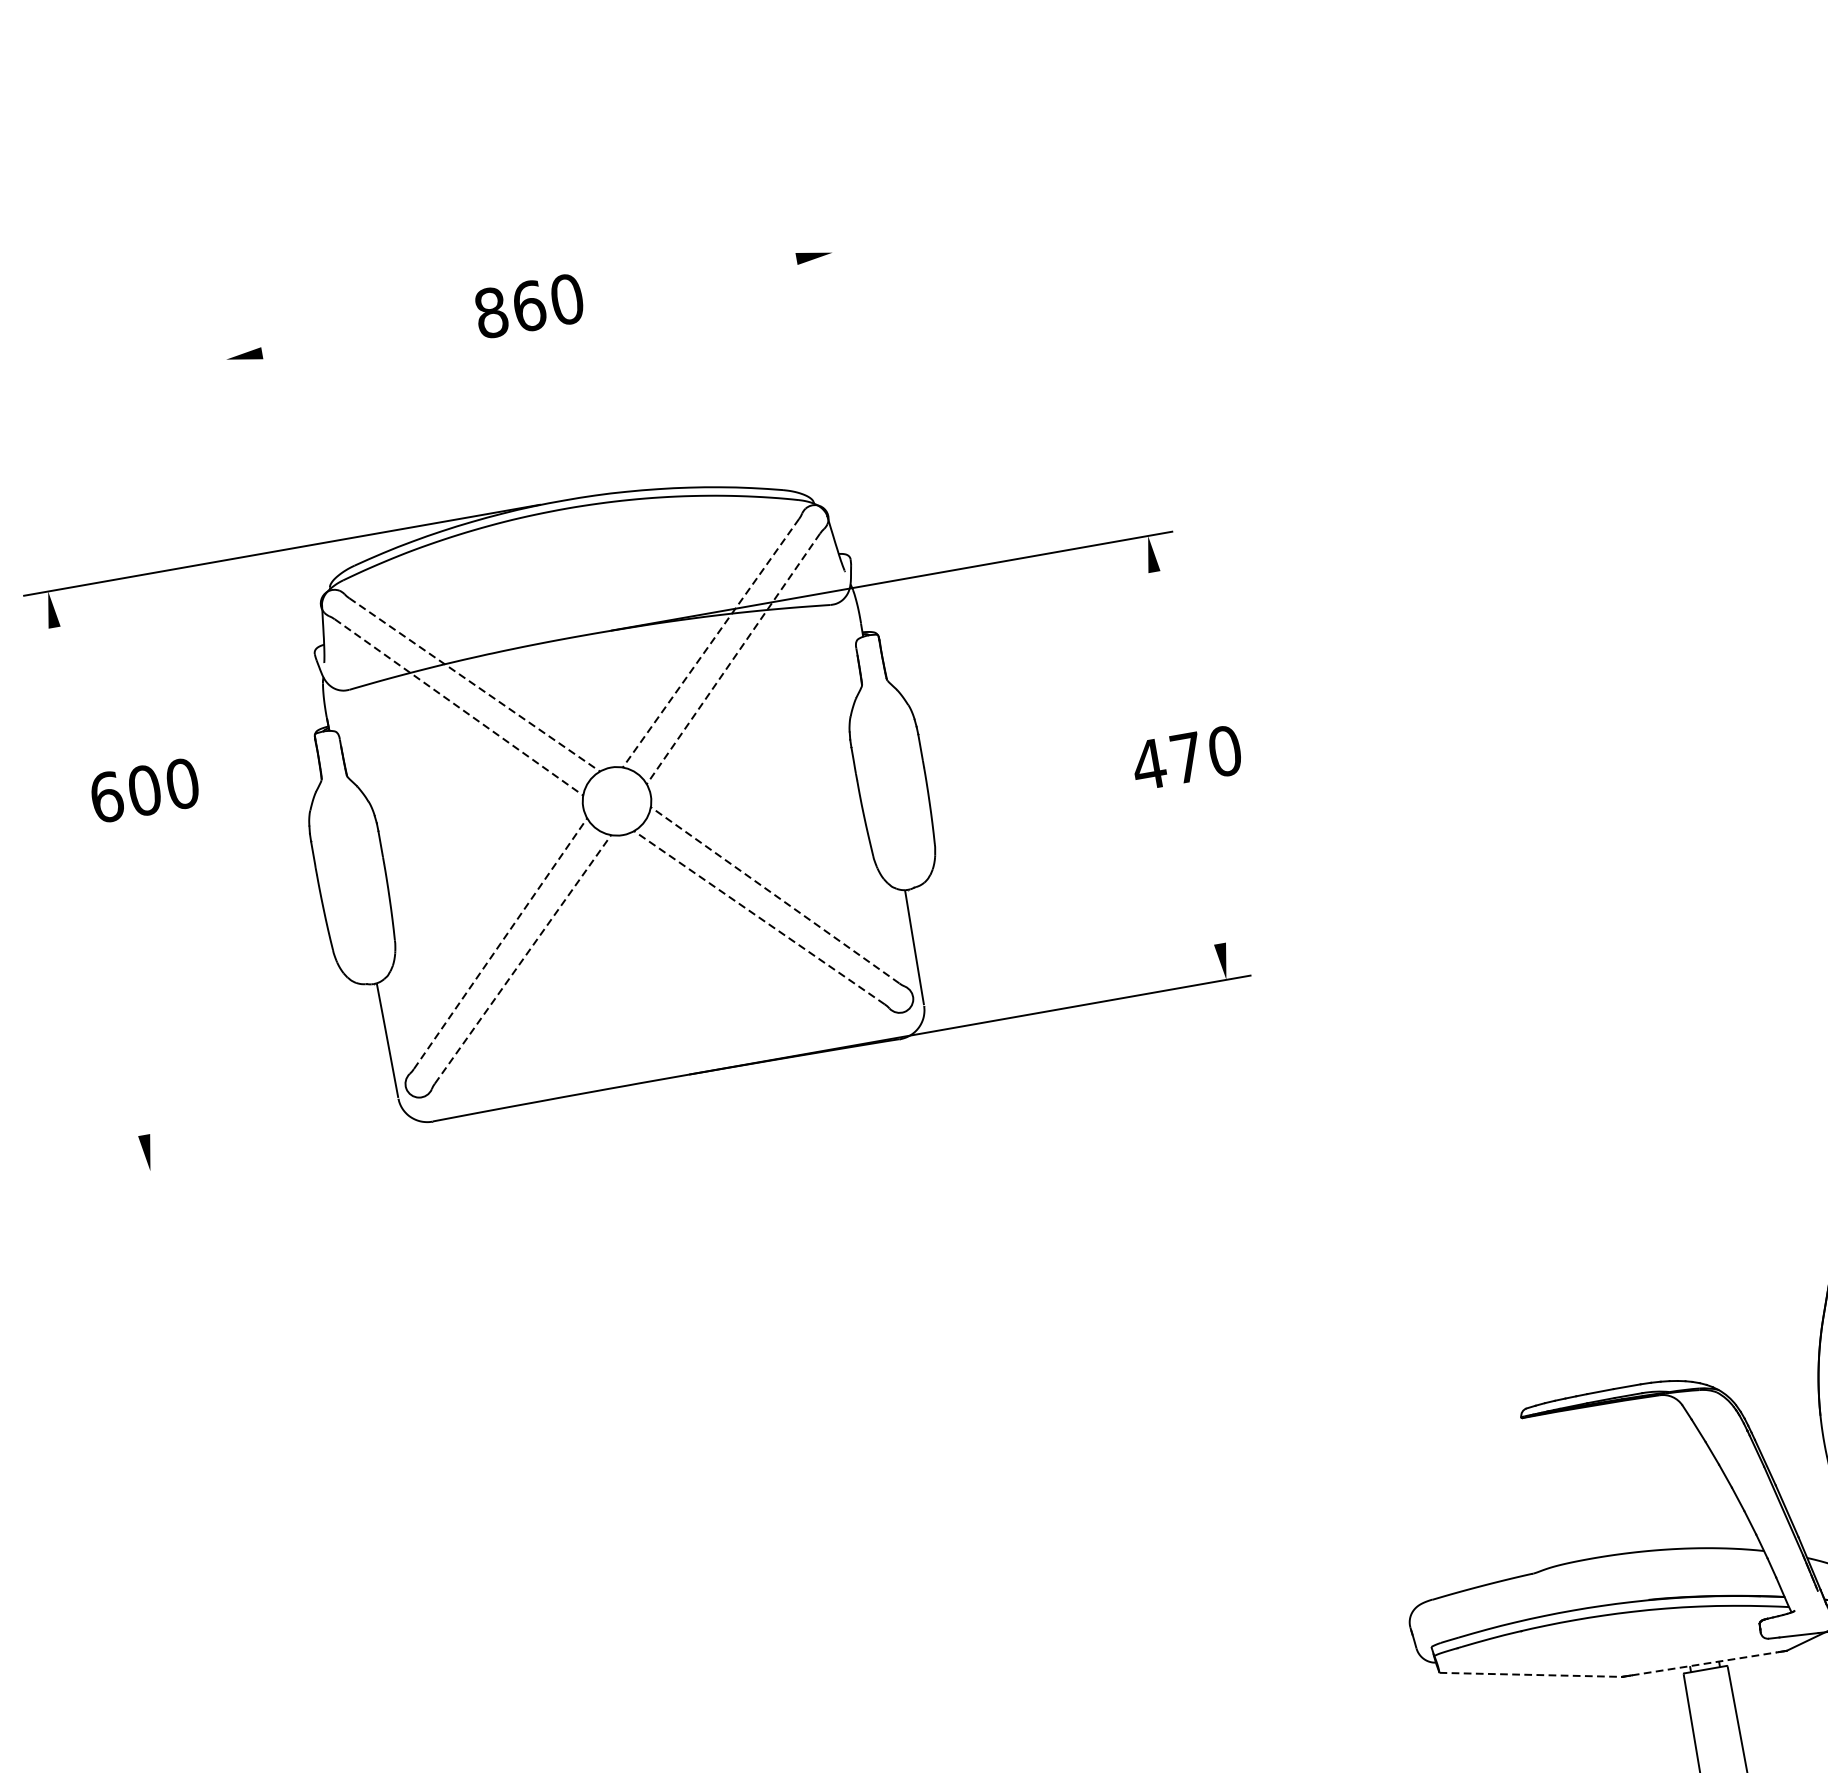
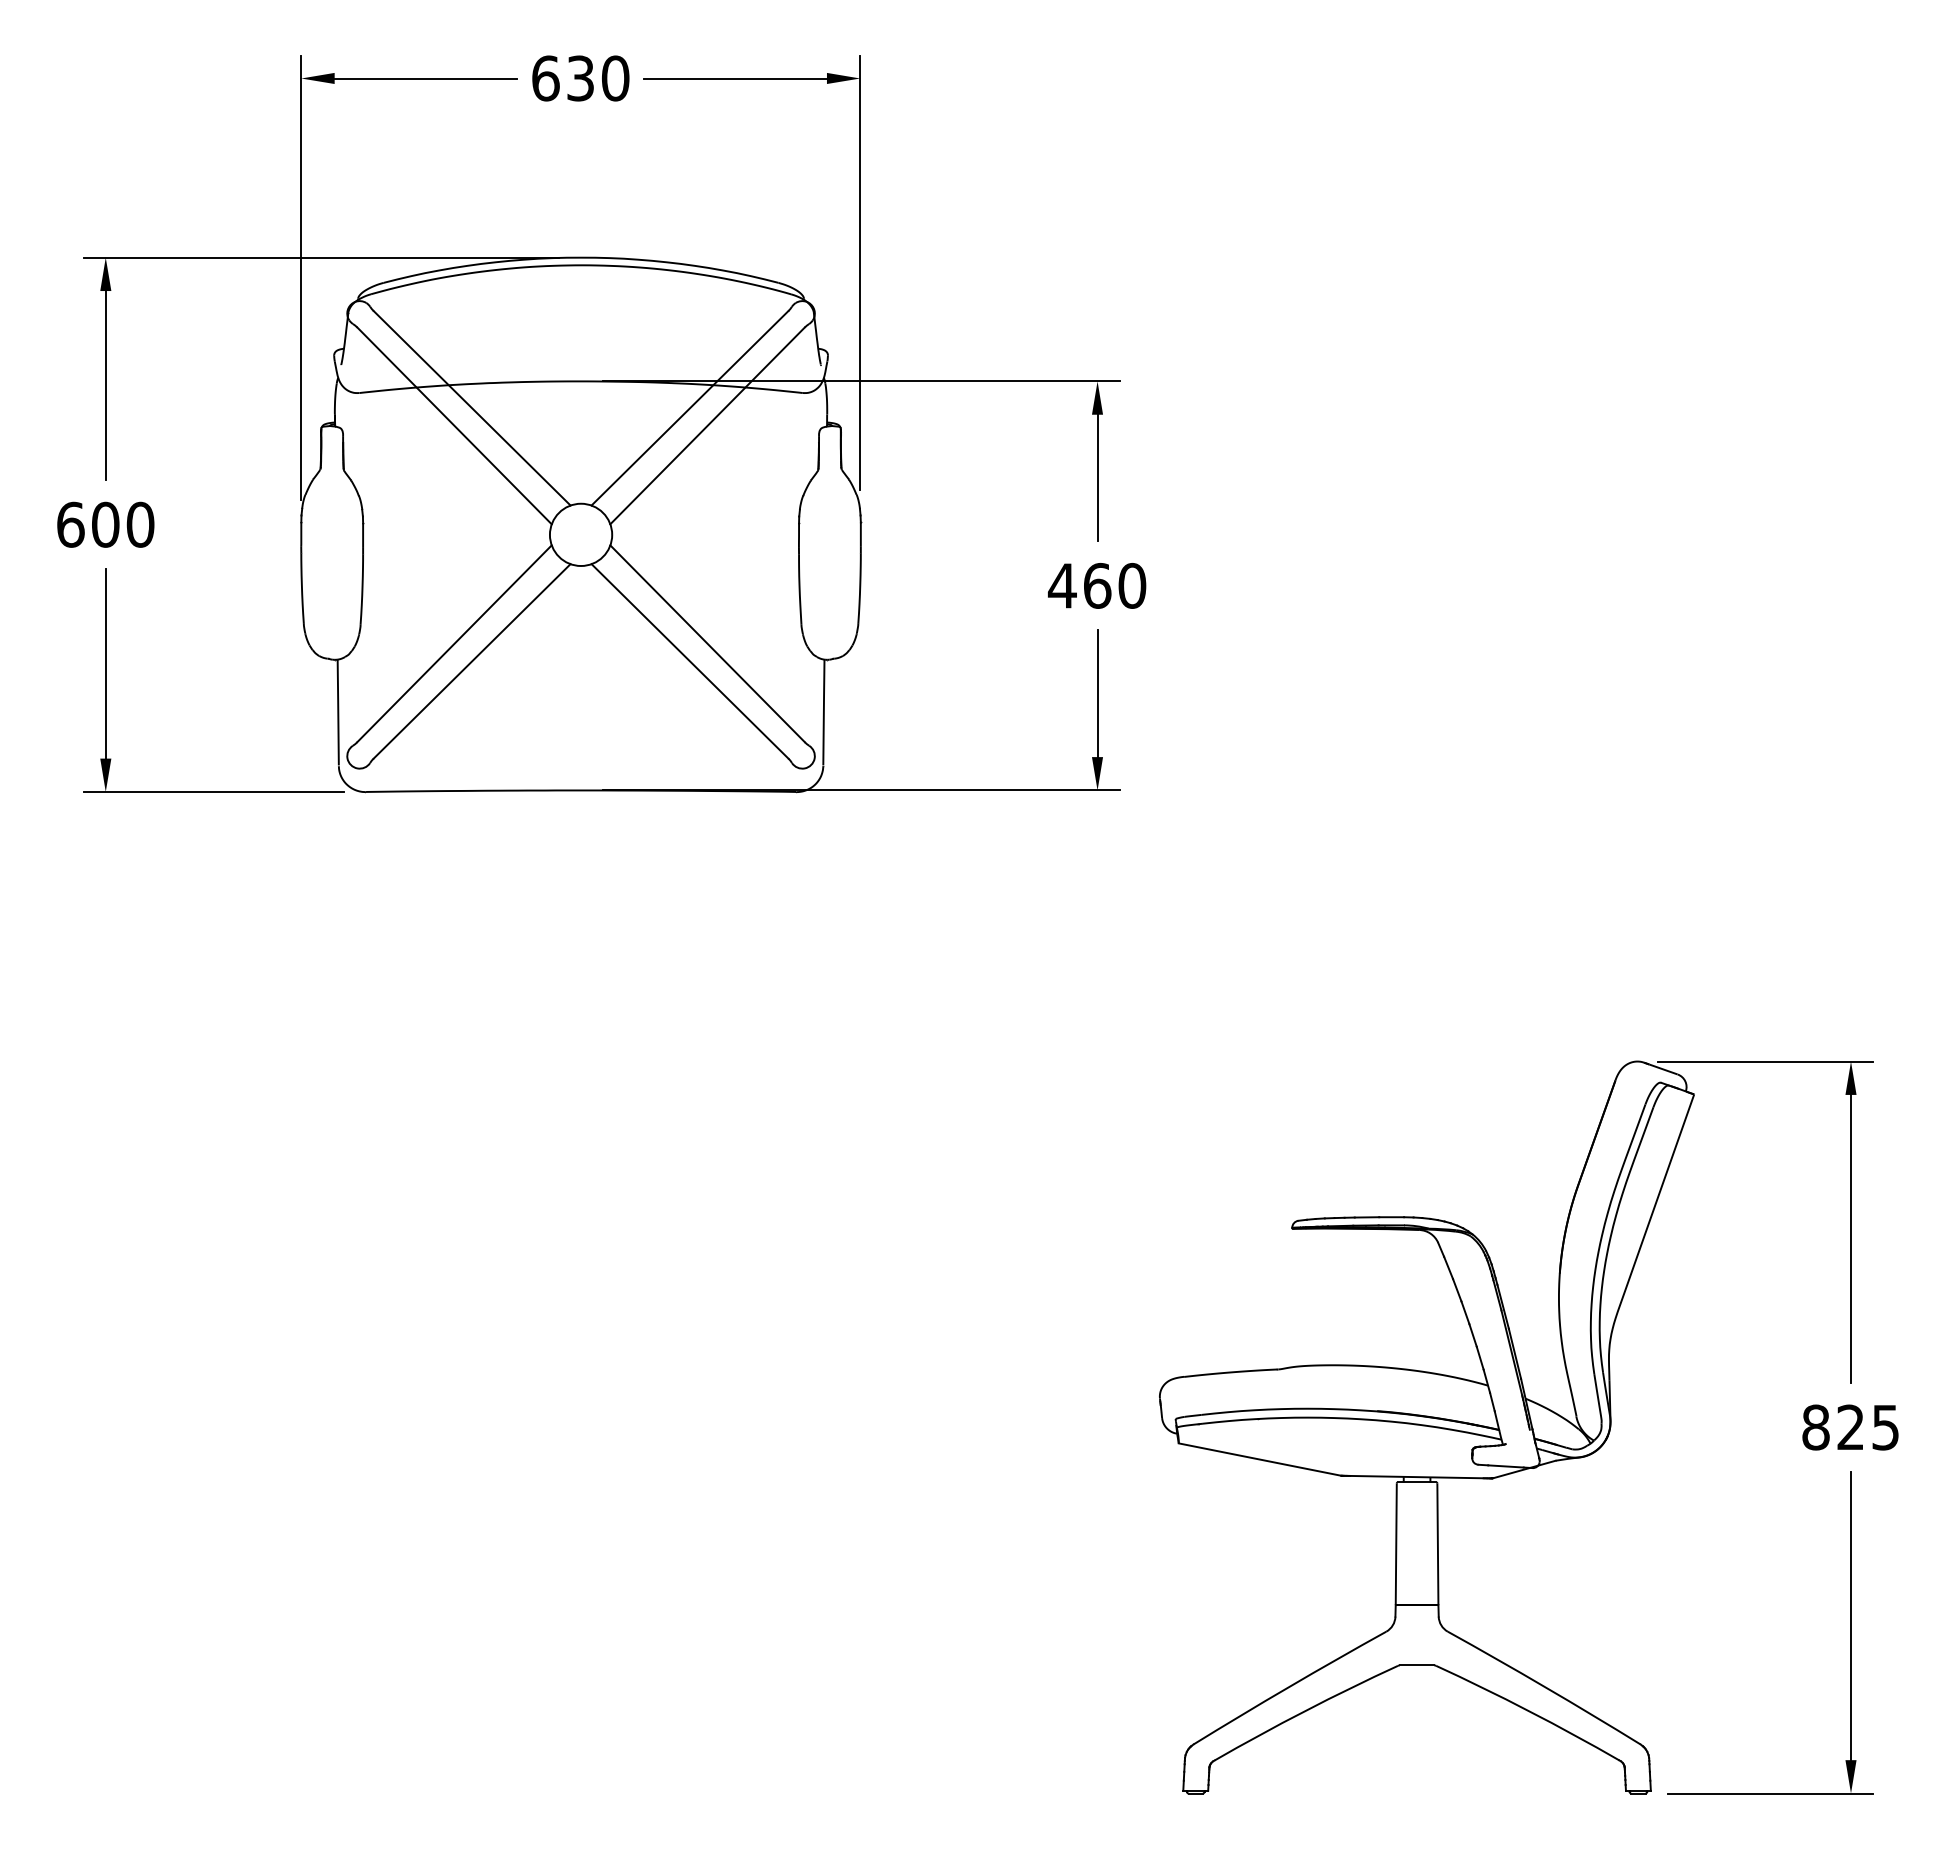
line: (697, 276) -> (735, 78), added
text: (510, 309) -> (563, 78), 860 -> 630
line: (360, 335) -> (425, 78), added
line: (870, 463) -> (860, 272), added
line: (264, 576) -> (301, 278), added
line: (1166, 640) -> (1097, 477), added
line: (710, 643) -> (689, 408), dashed -> solid
line: (733, 659) -> (707, 426), dashed -> solid
line: (475, 684) -> (472, 408), dashed -> solid
line: (458, 707) -> (454, 426), dashed -> solid
line: (72, 730) -> (105, 385), added
text: (1187, 757) -> (1097, 585), 470 -> 460
text: (144, 790) -> (105, 524), moved
line: (1207, 874) -> (1097, 693), added
line: (775, 895) -> (707, 643), dashed -> solid
line: (758, 916) -> (689, 660), dashed -> solid
line: (500, 943) -> (454, 643), dashed -> solid
line: (523, 958) -> (472, 660), dashed -> solid
line: (125, 1031) -> (105, 663), added
line: (267, 1150) -> (213, 791), added
line: (1703, 1664) -> (1416, 1477), dashed -> solid
line: (1531, 1674) -> (1260, 1459), dashed -> solid

